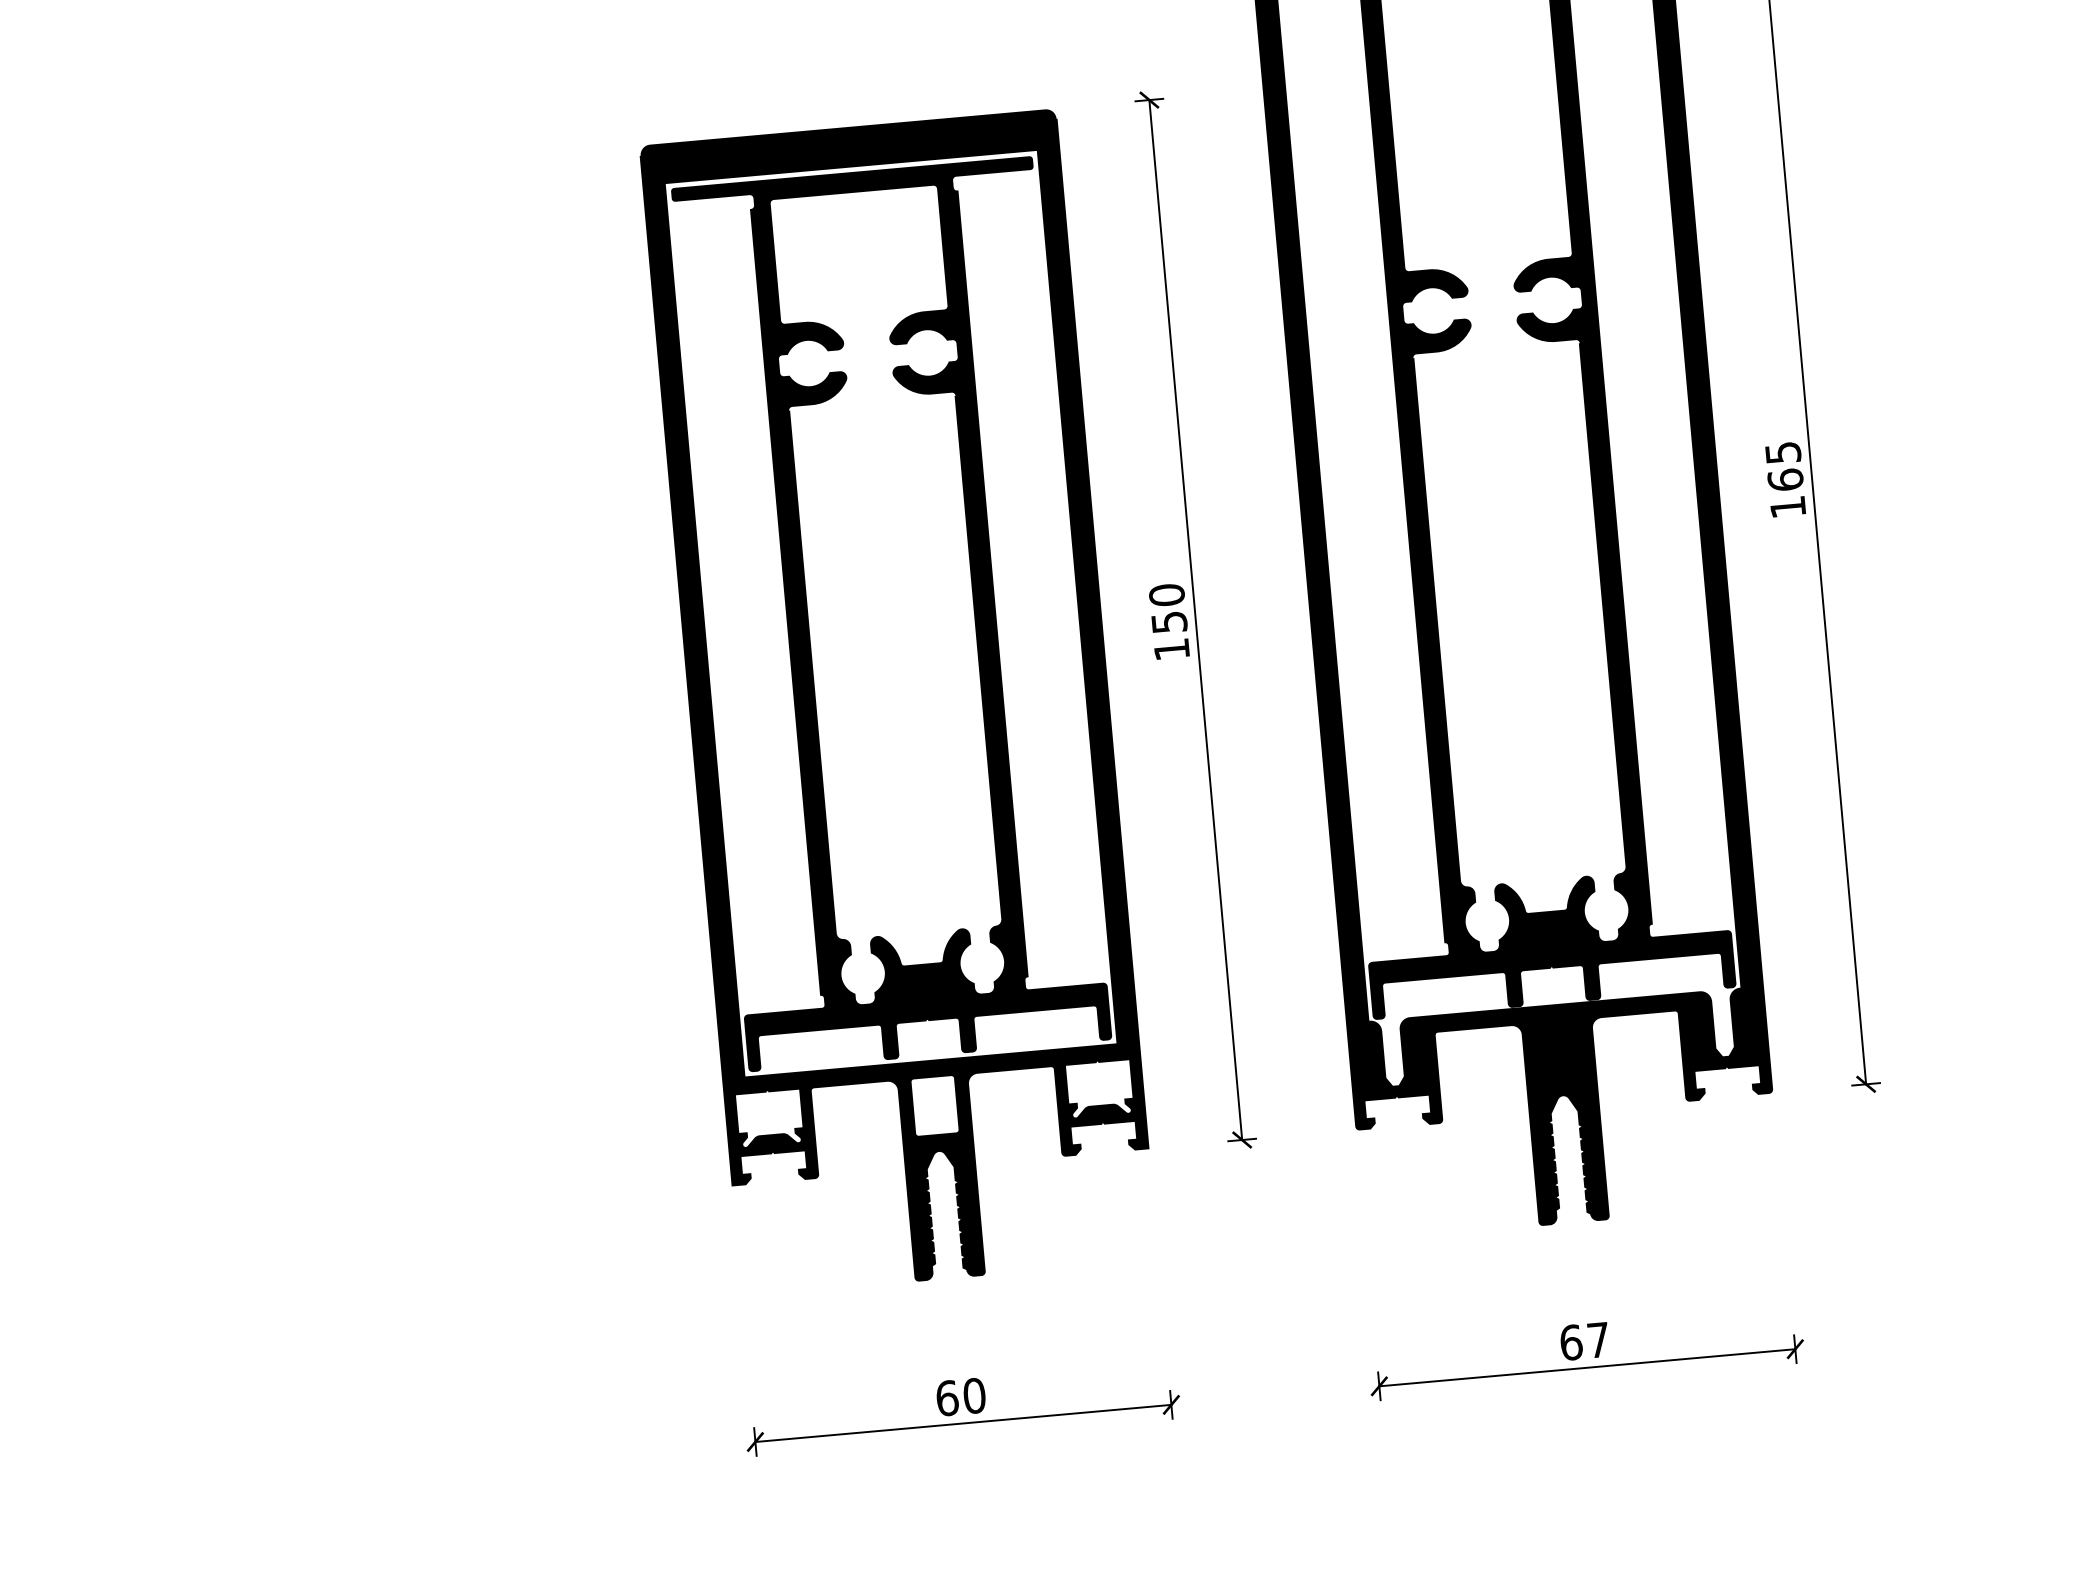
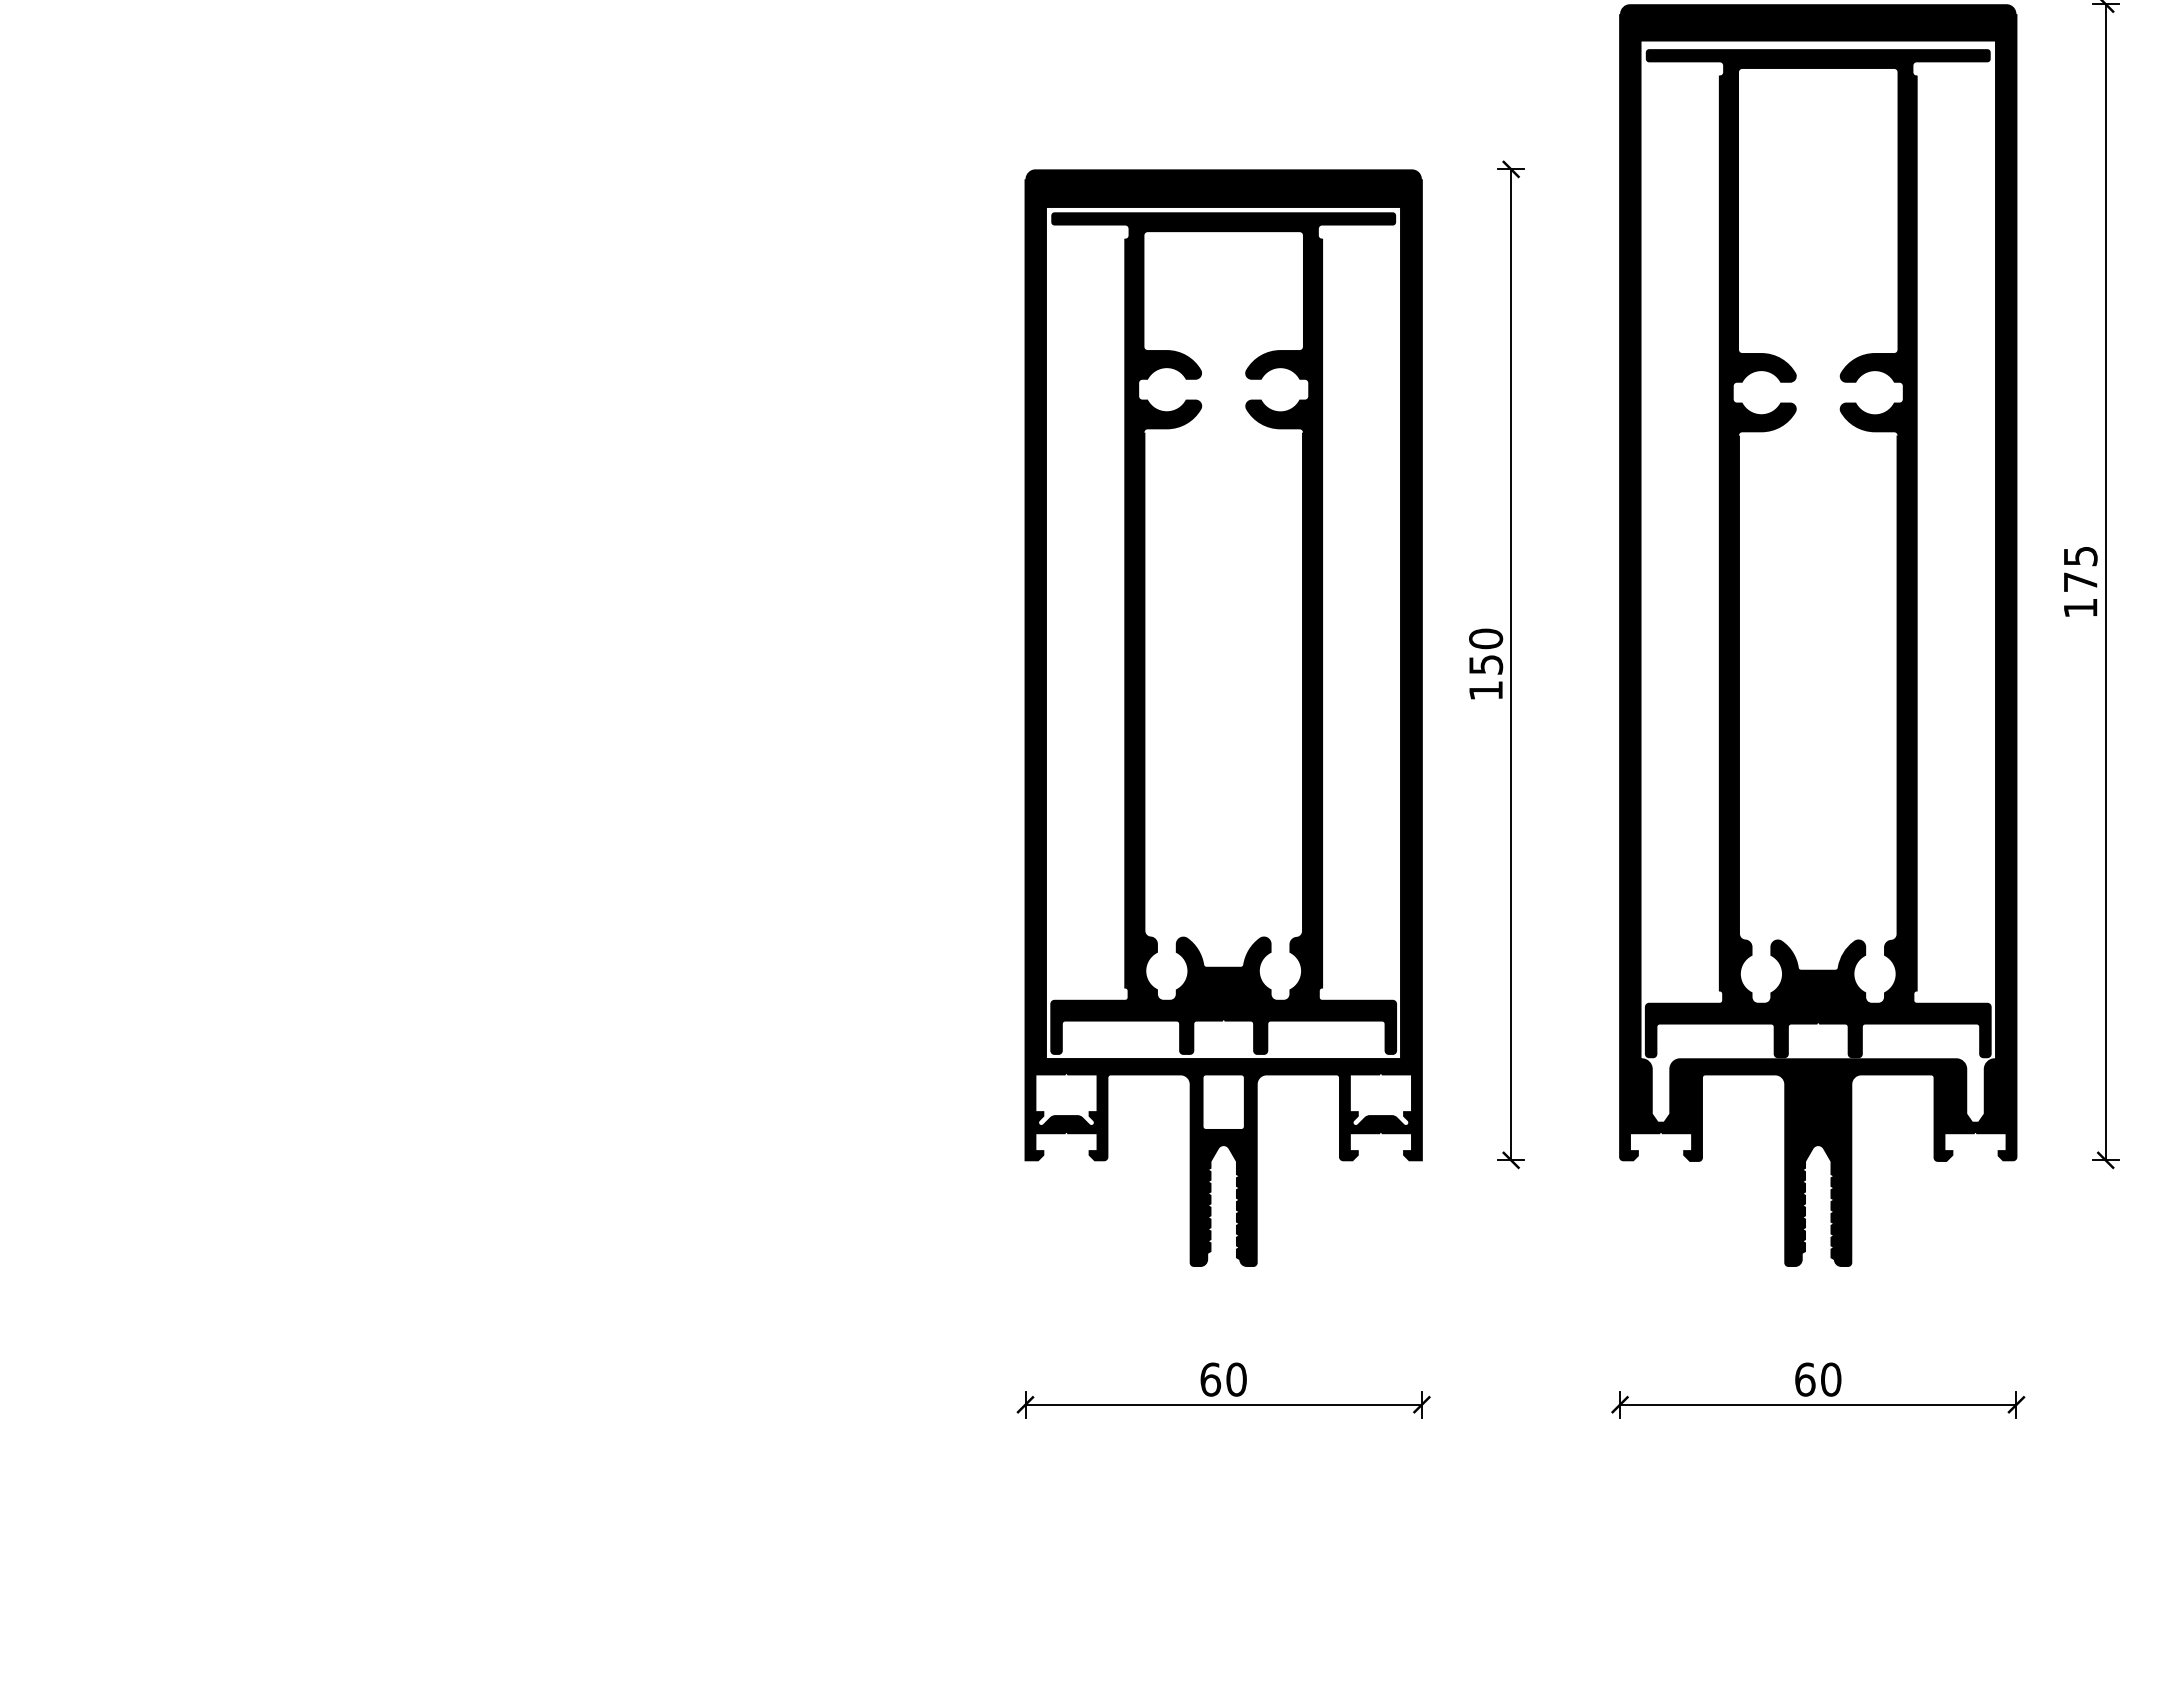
text: (1785, 479) -> (2080, 581), 165 -> 175
text: (1598, 1340) -> (1831, 1379), 67 -> 60

